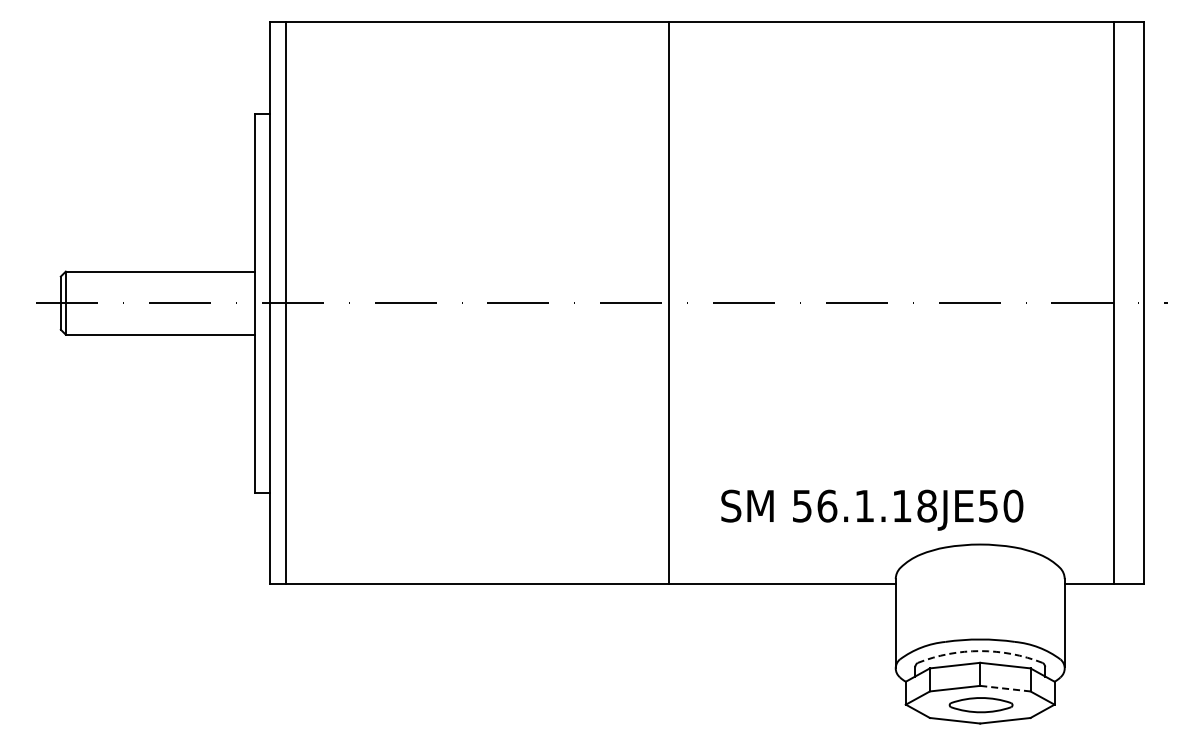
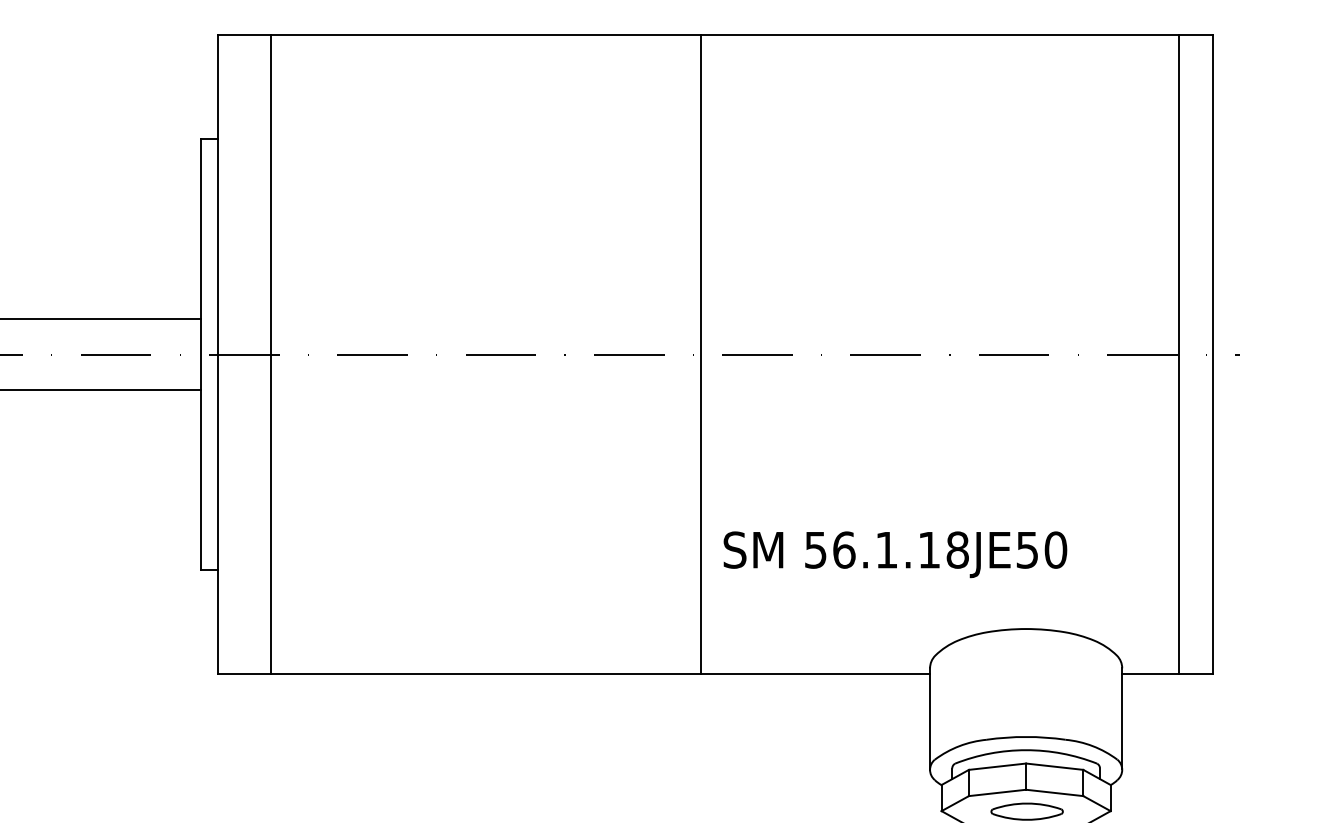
line: (286, 303) -> (271, 354), moved
line: (668, 303) -> (700, 354), moved
text: (872, 509) -> (895, 553), moved
arc: (980, 651) -> (1026, 750), dashed -> solid
line: (1005, 688) -> (1054, 792), dashed -> solid

